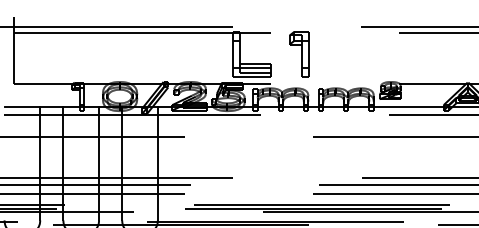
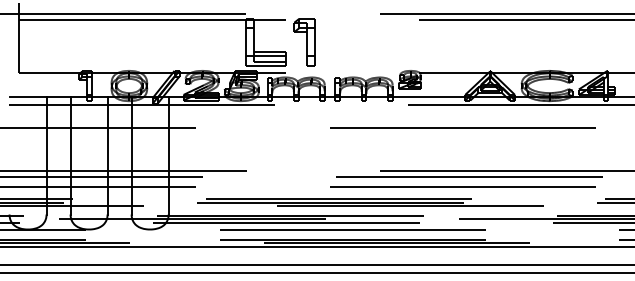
part: (299, 54) -> (304, 42), moved

